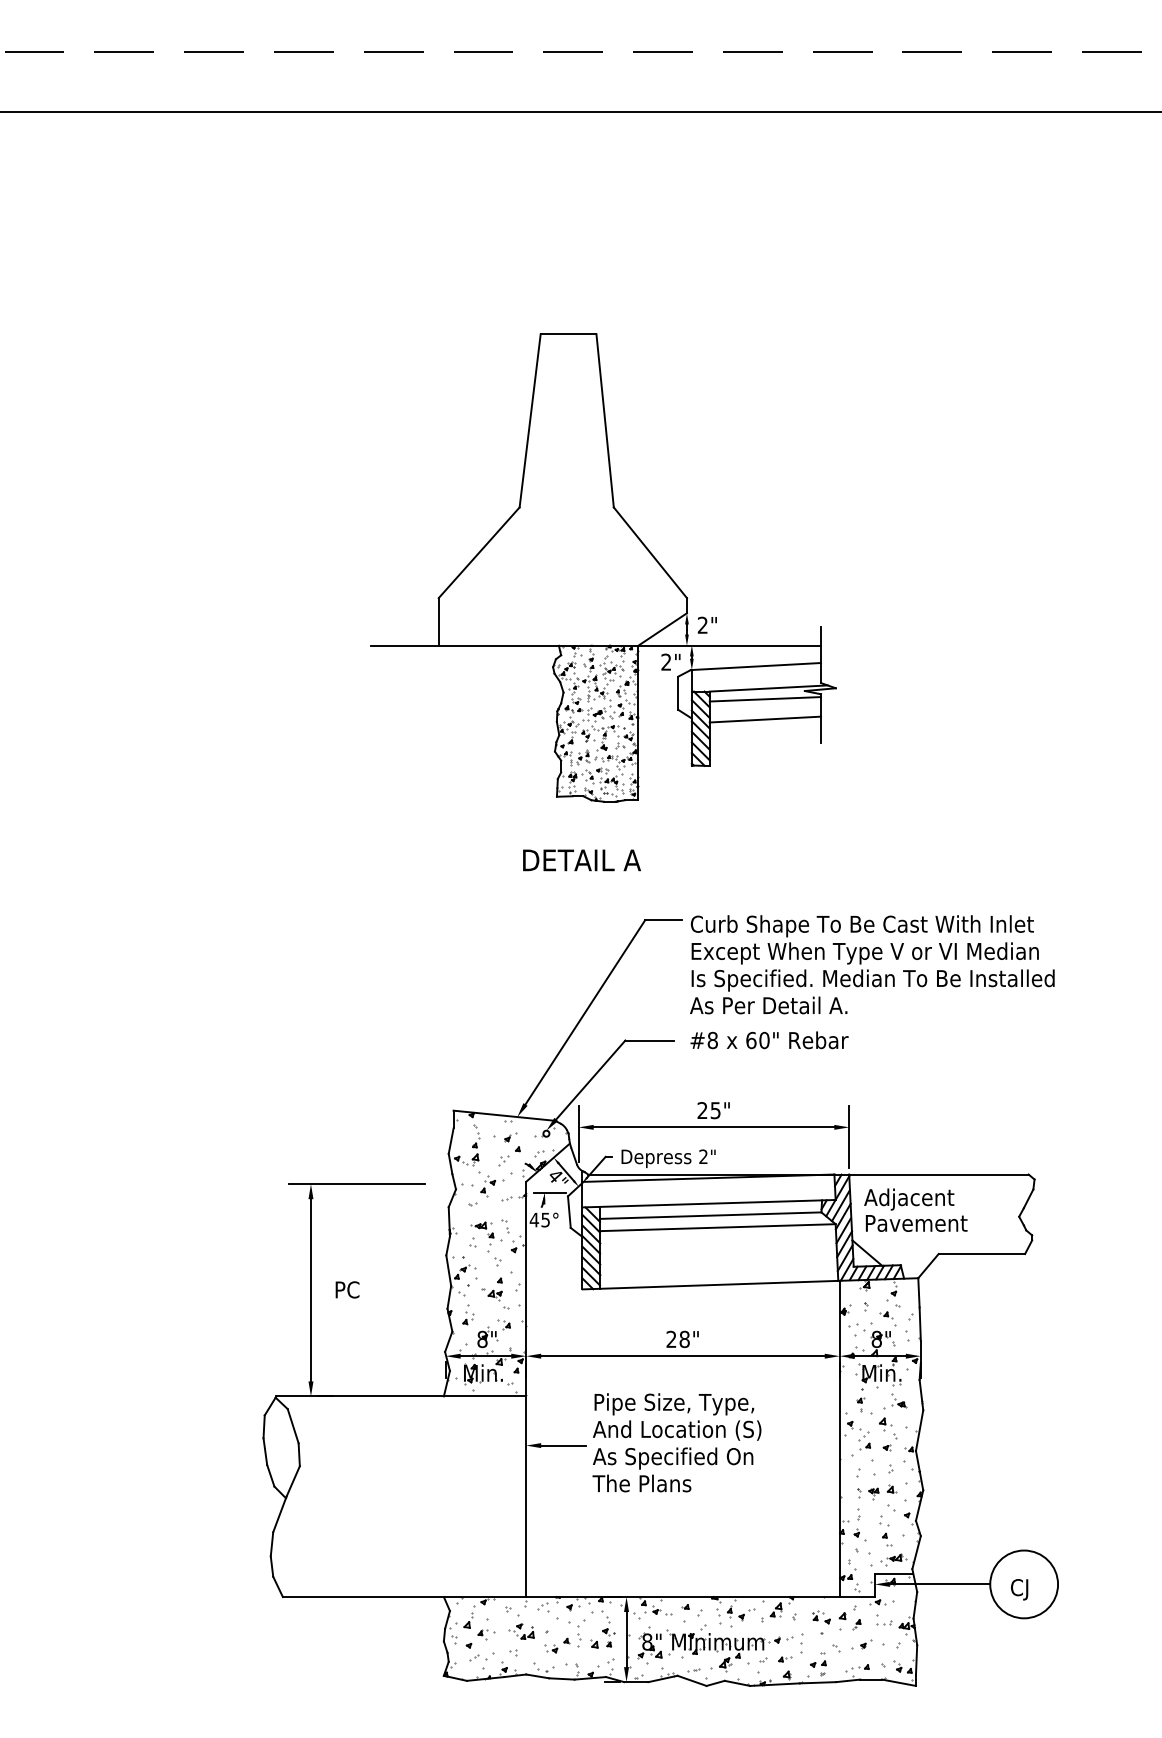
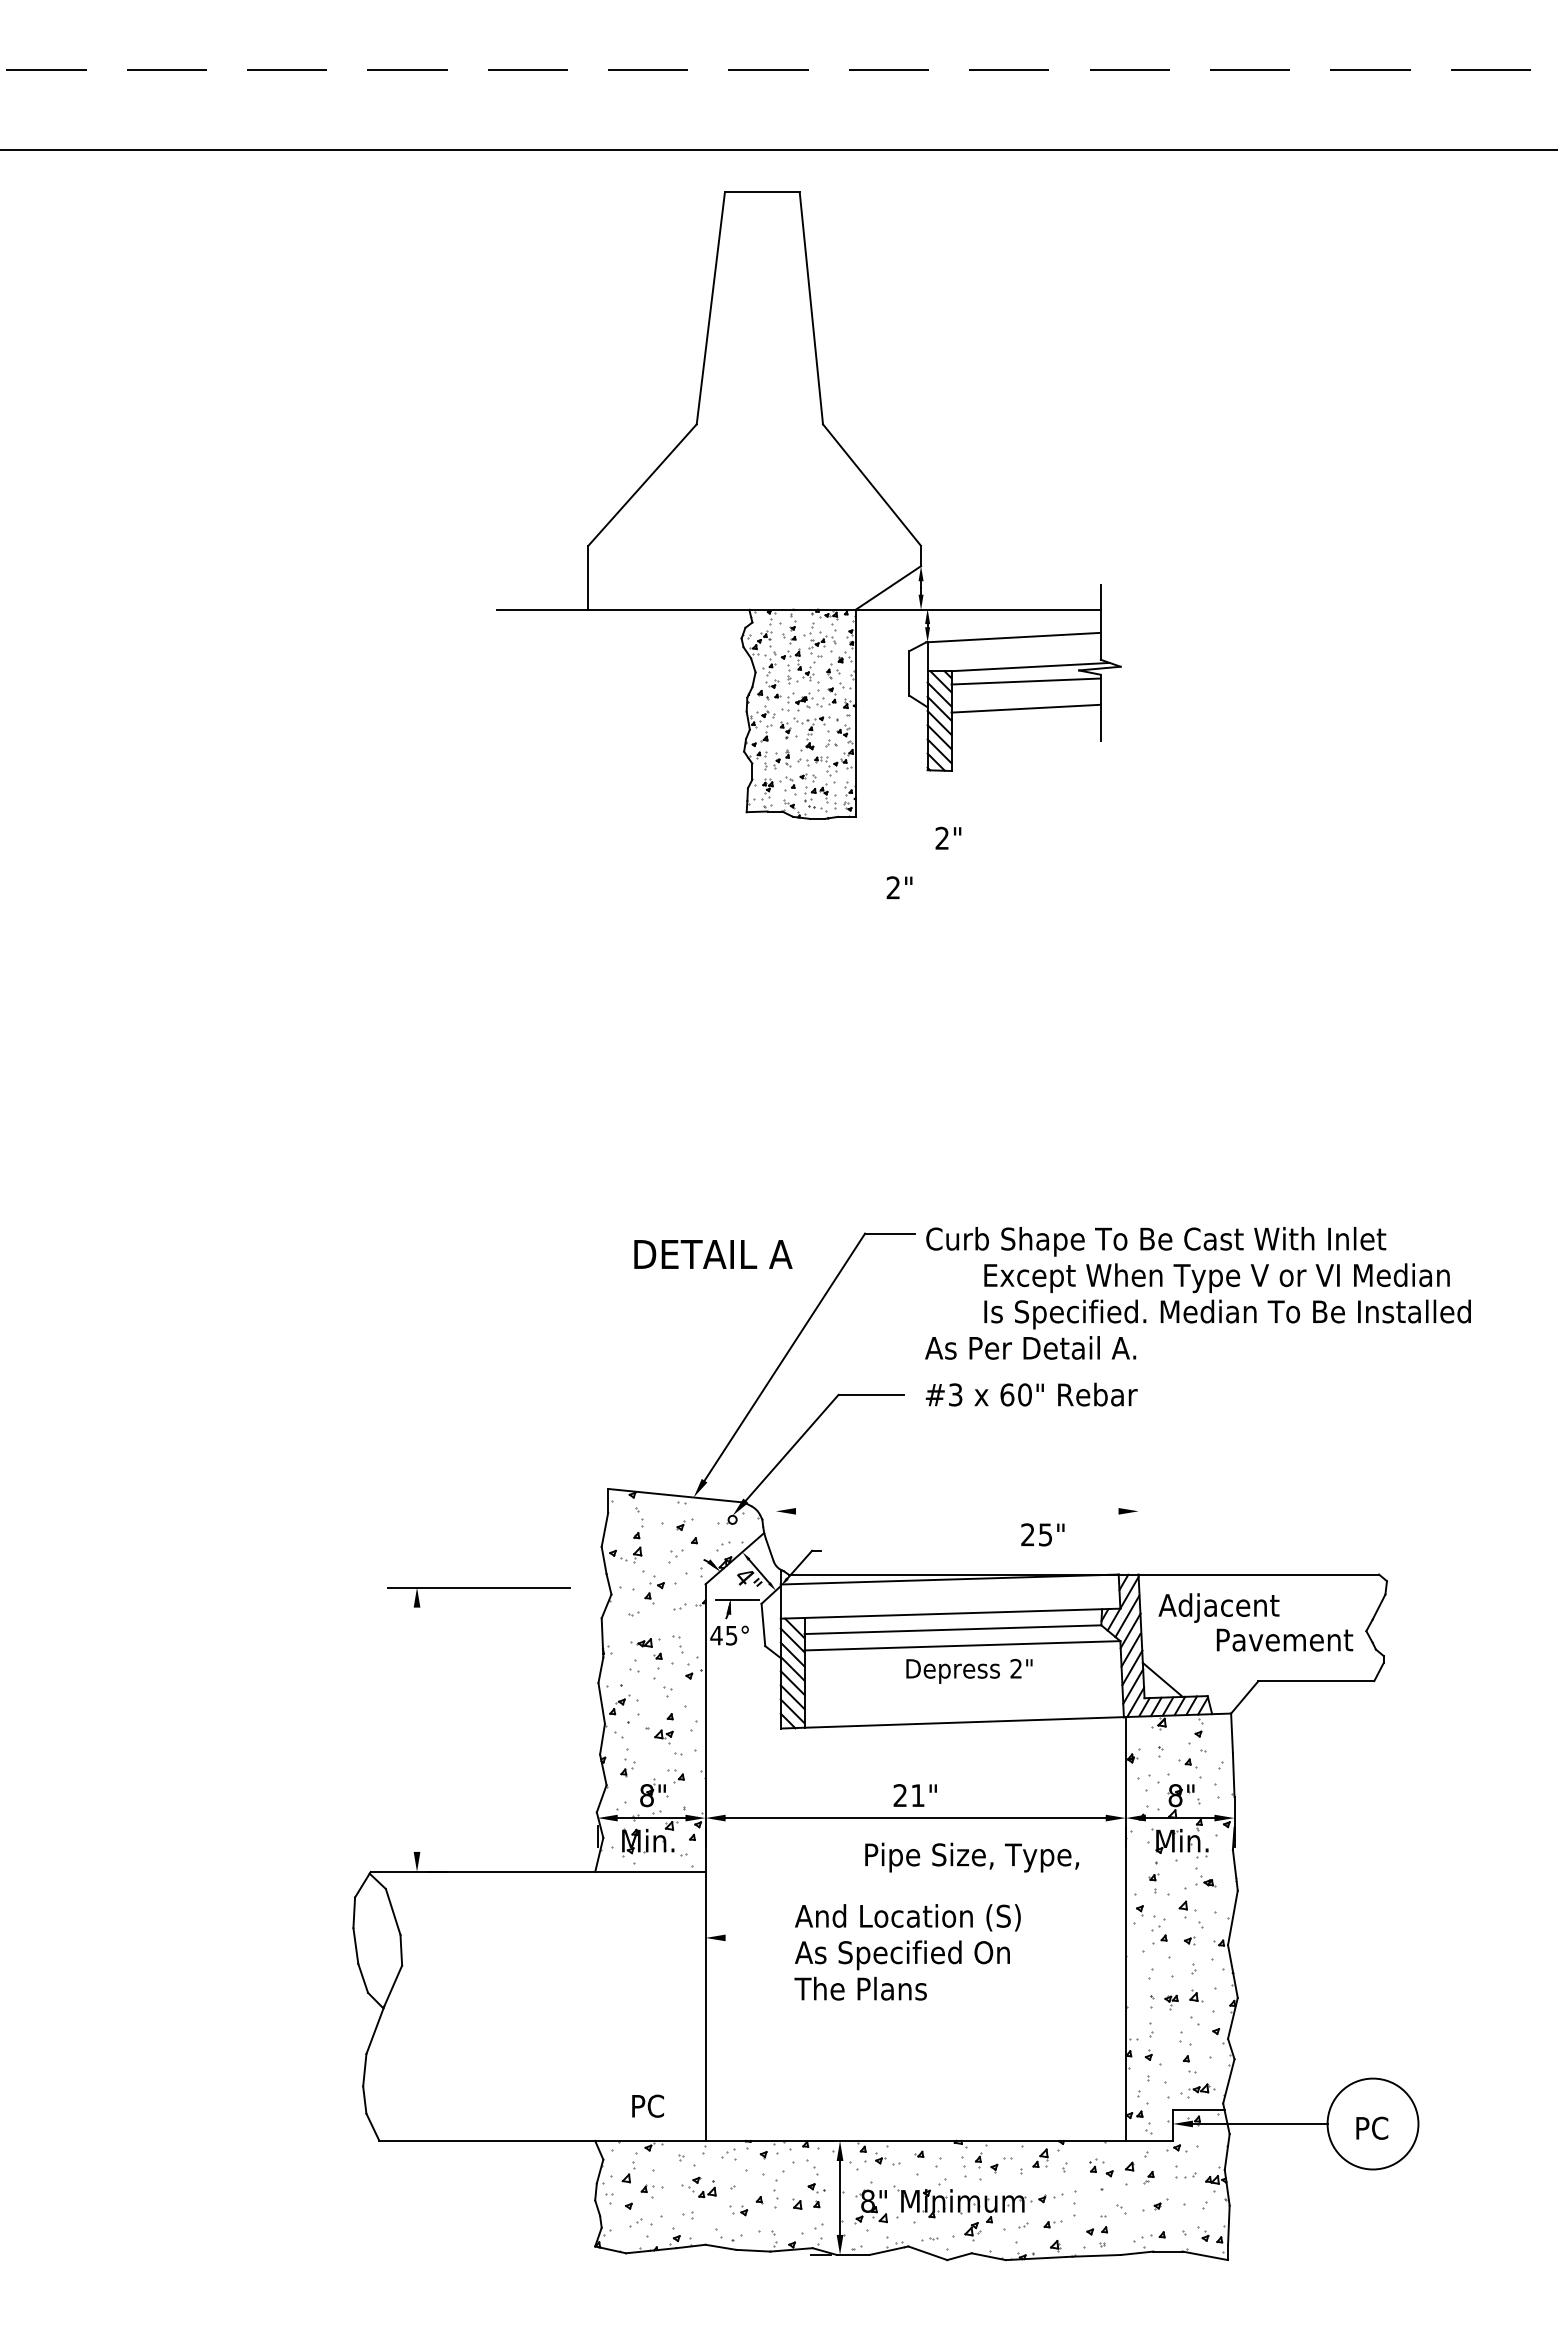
part: (603, 567) -> (808, 505), moved
text: (582, 860) -> (713, 1254), moved
text: (873, 967) -> (1227, 1296), moved
text: (712, 1040) -> (955, 1394), #8 -> #3
text: (713, 1110) -> (1042, 1534), moved
line: (714, 1127) -> (957, 1511), removed
line: (578, 1133) -> (775, 1519), removed
line: (849, 1137) -> (1138, 1524), removed
text: (668, 1158) -> (969, 1671), moved
text: (916, 1222) -> (1284, 1639), moved
text: (347, 1289) -> (647, 2105), moved
line: (311, 1290) -> (417, 1729), removed
text: (684, 1339) -> (917, 1795), 28" -> 21"
text: (673, 1404) -> (971, 1857), moved
line: (563, 1445) -> (755, 1937), removed
text: (1023, 1589) -> (1371, 2130), CJ -> PC

